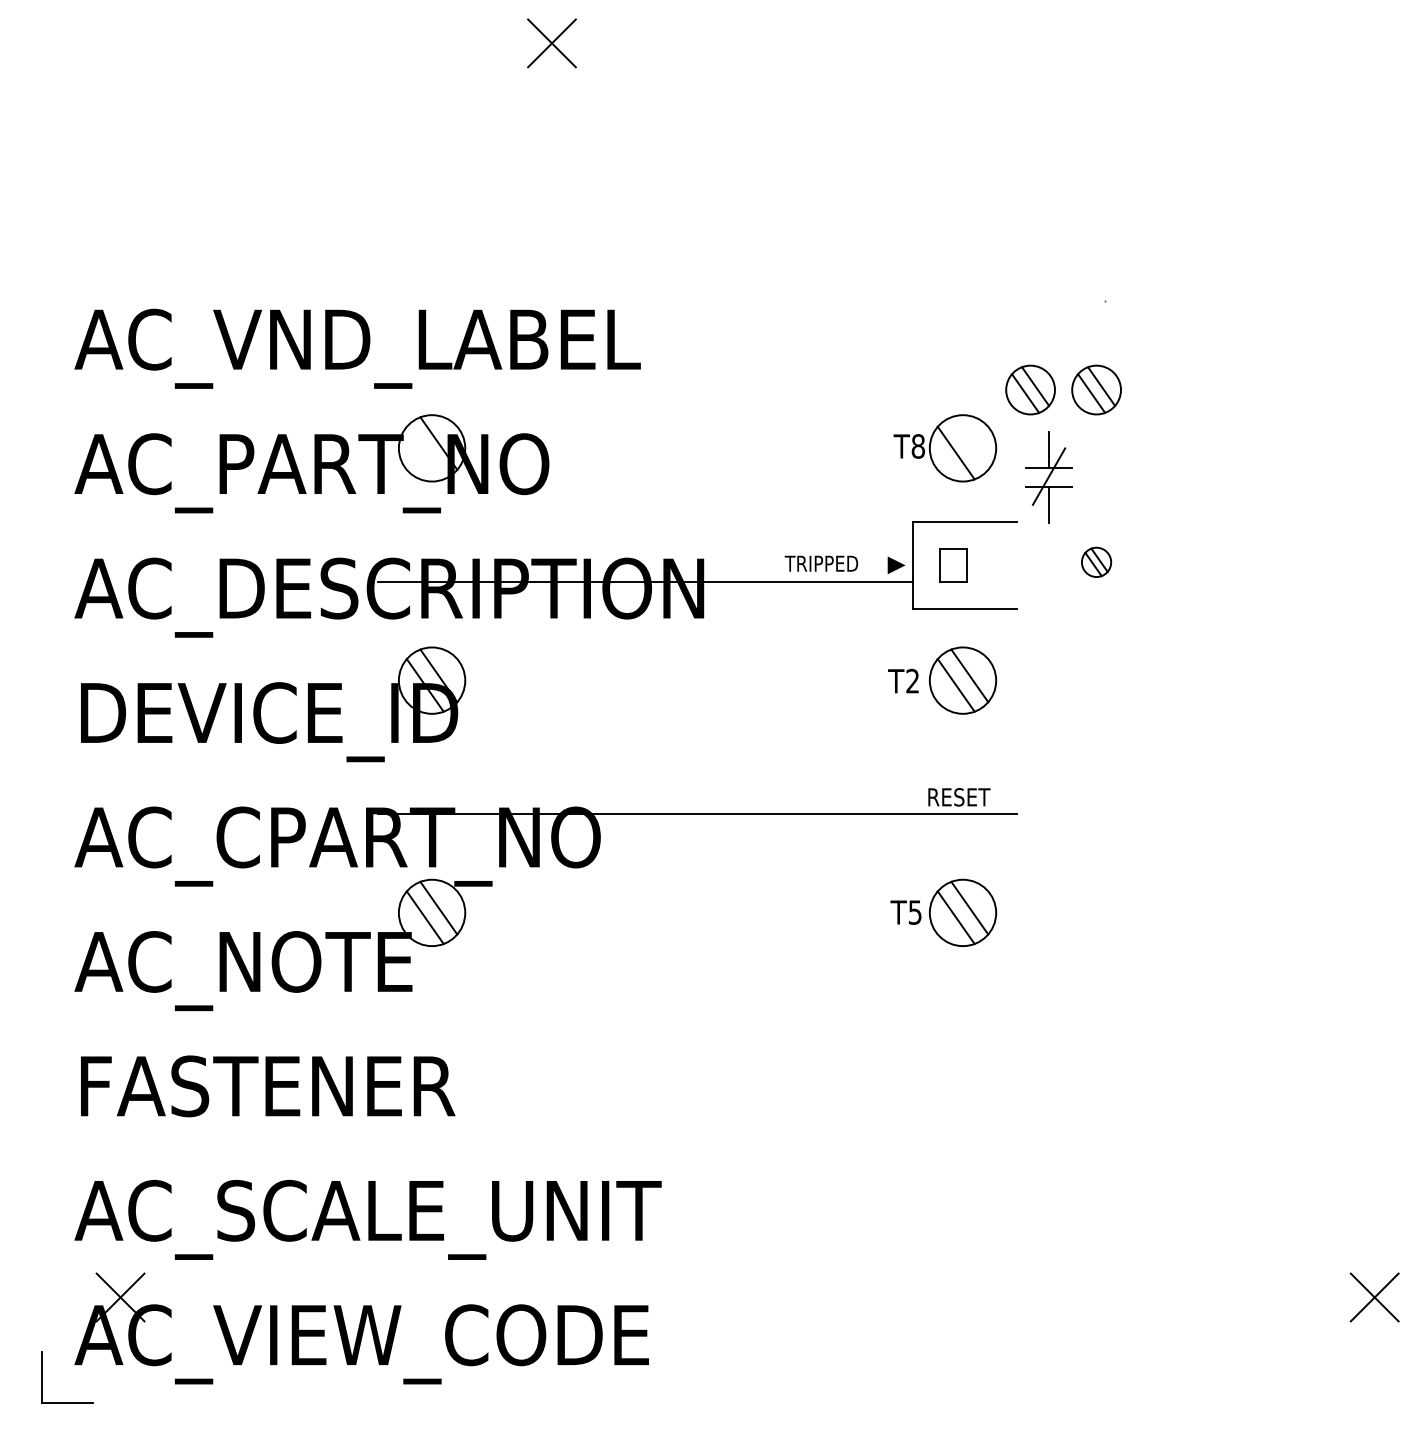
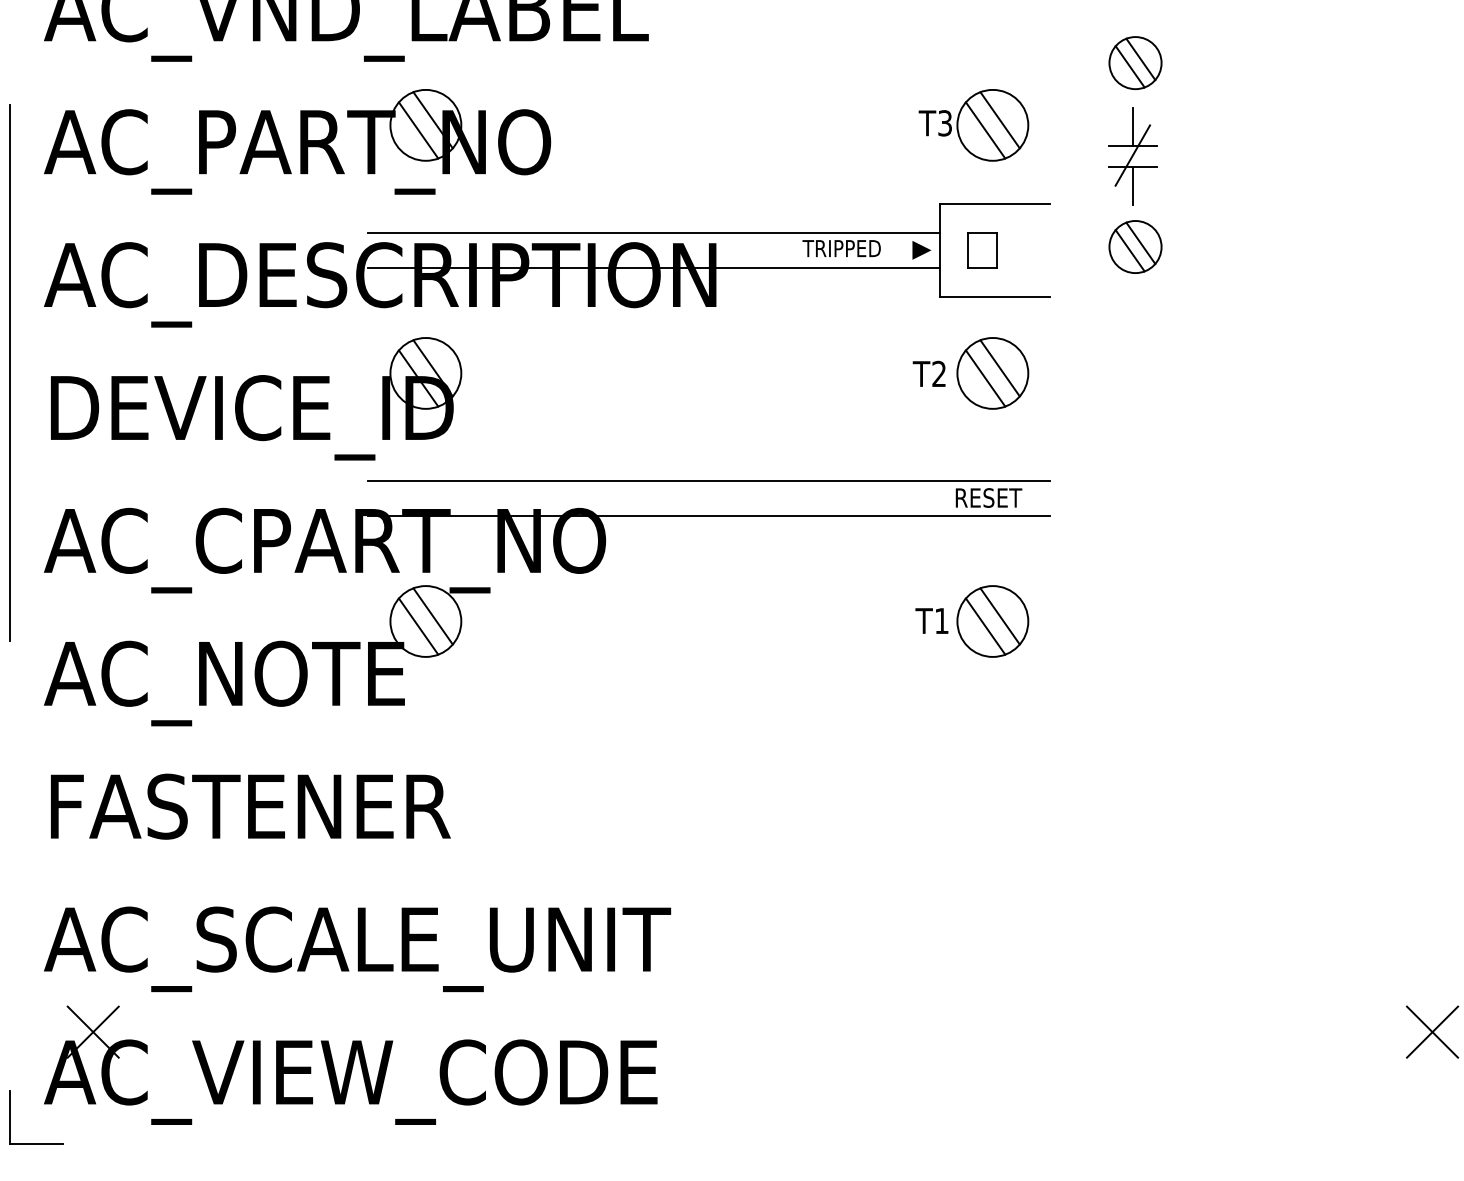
part: (1030, 389) -> (1064, 62), removed
line: (969, 443) -> (999, 120), added
text: (917, 446) -> (944, 123), T8 -> T3
line: (424, 452) -> (417, 129), added
part: (1048, 477) -> (1132, 156), moved
line: (645, 548) -> (653, 232), added
part: (1096, 562) -> (1135, 247), size x1.67
line: (42, 680) -> (9, 373), added
line: (697, 781) -> (709, 481), added
text: (914, 912) -> (941, 621), T5 -> T1

